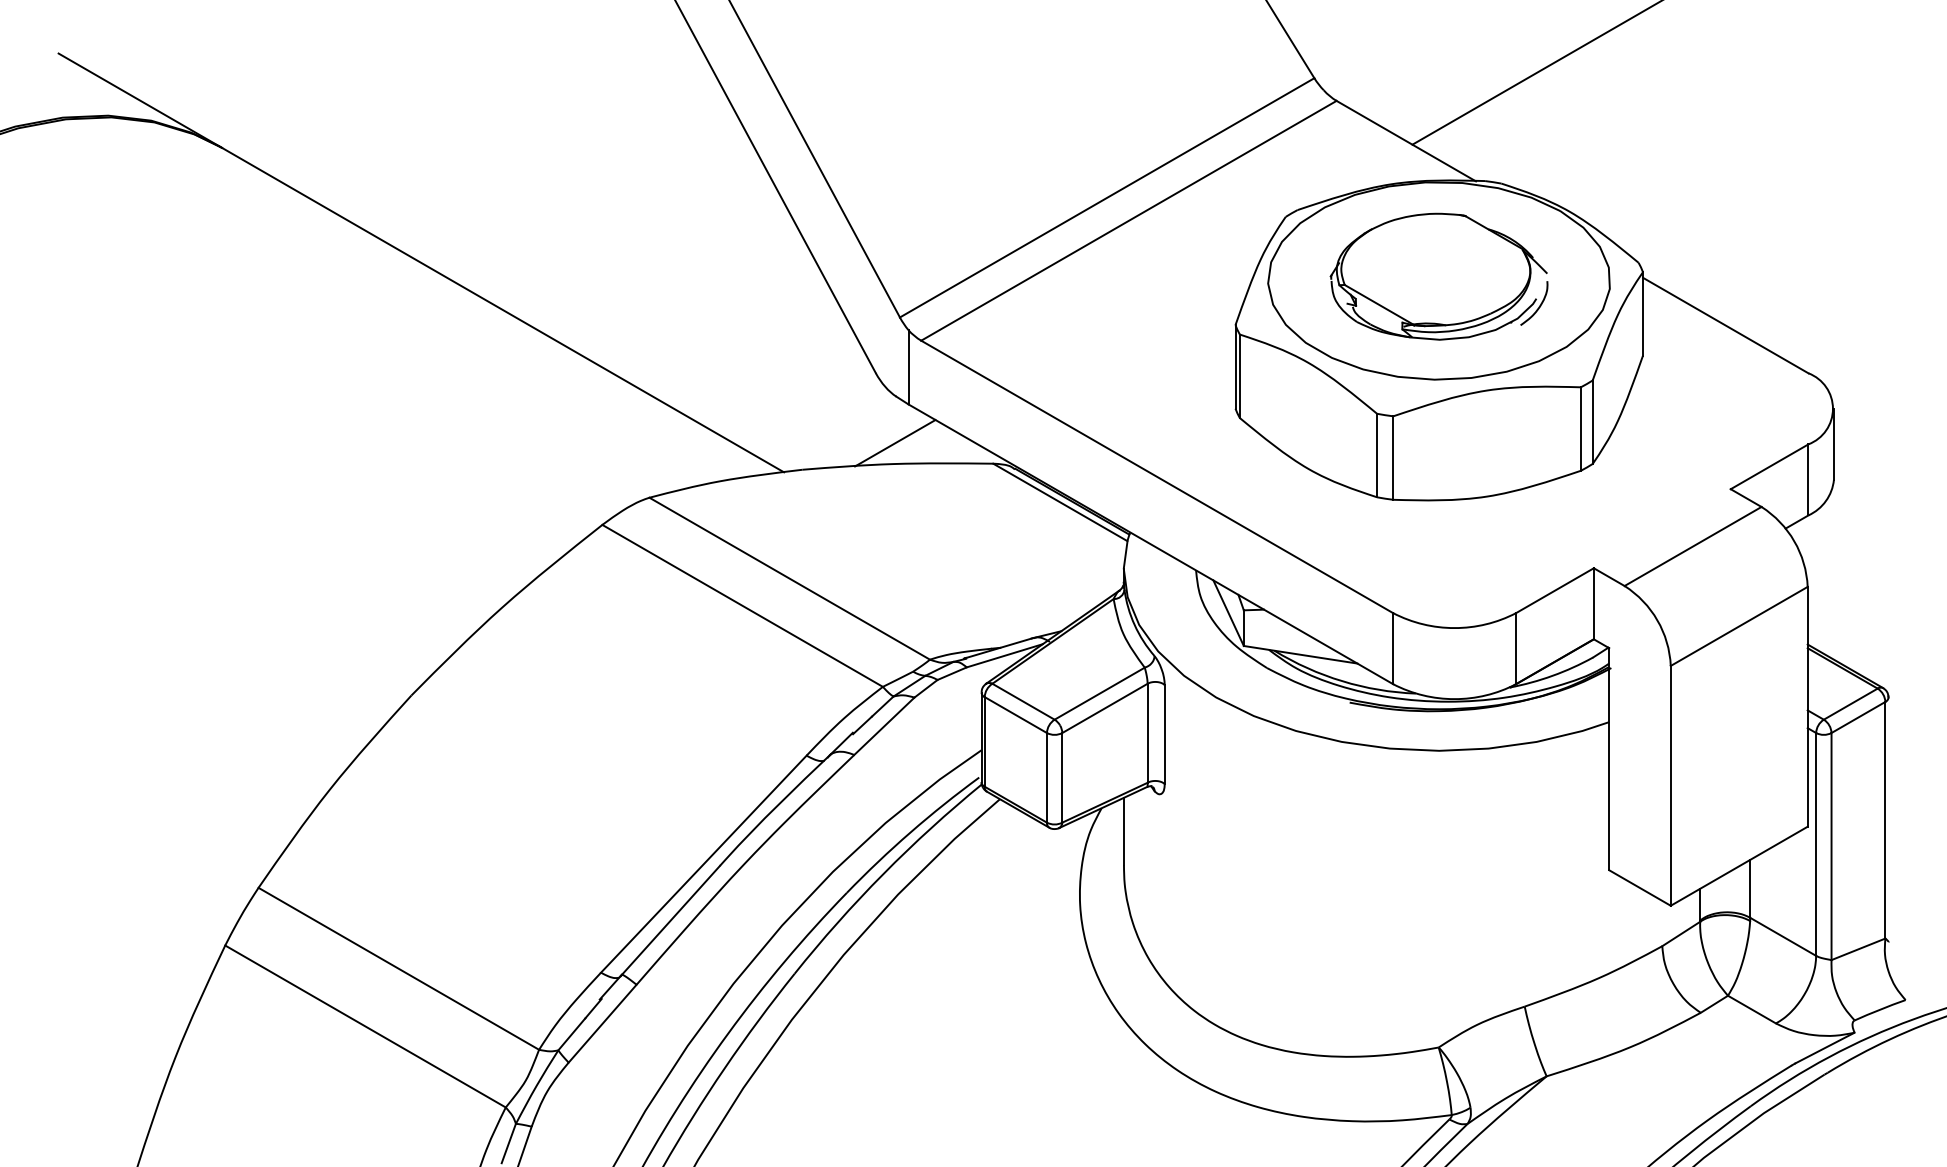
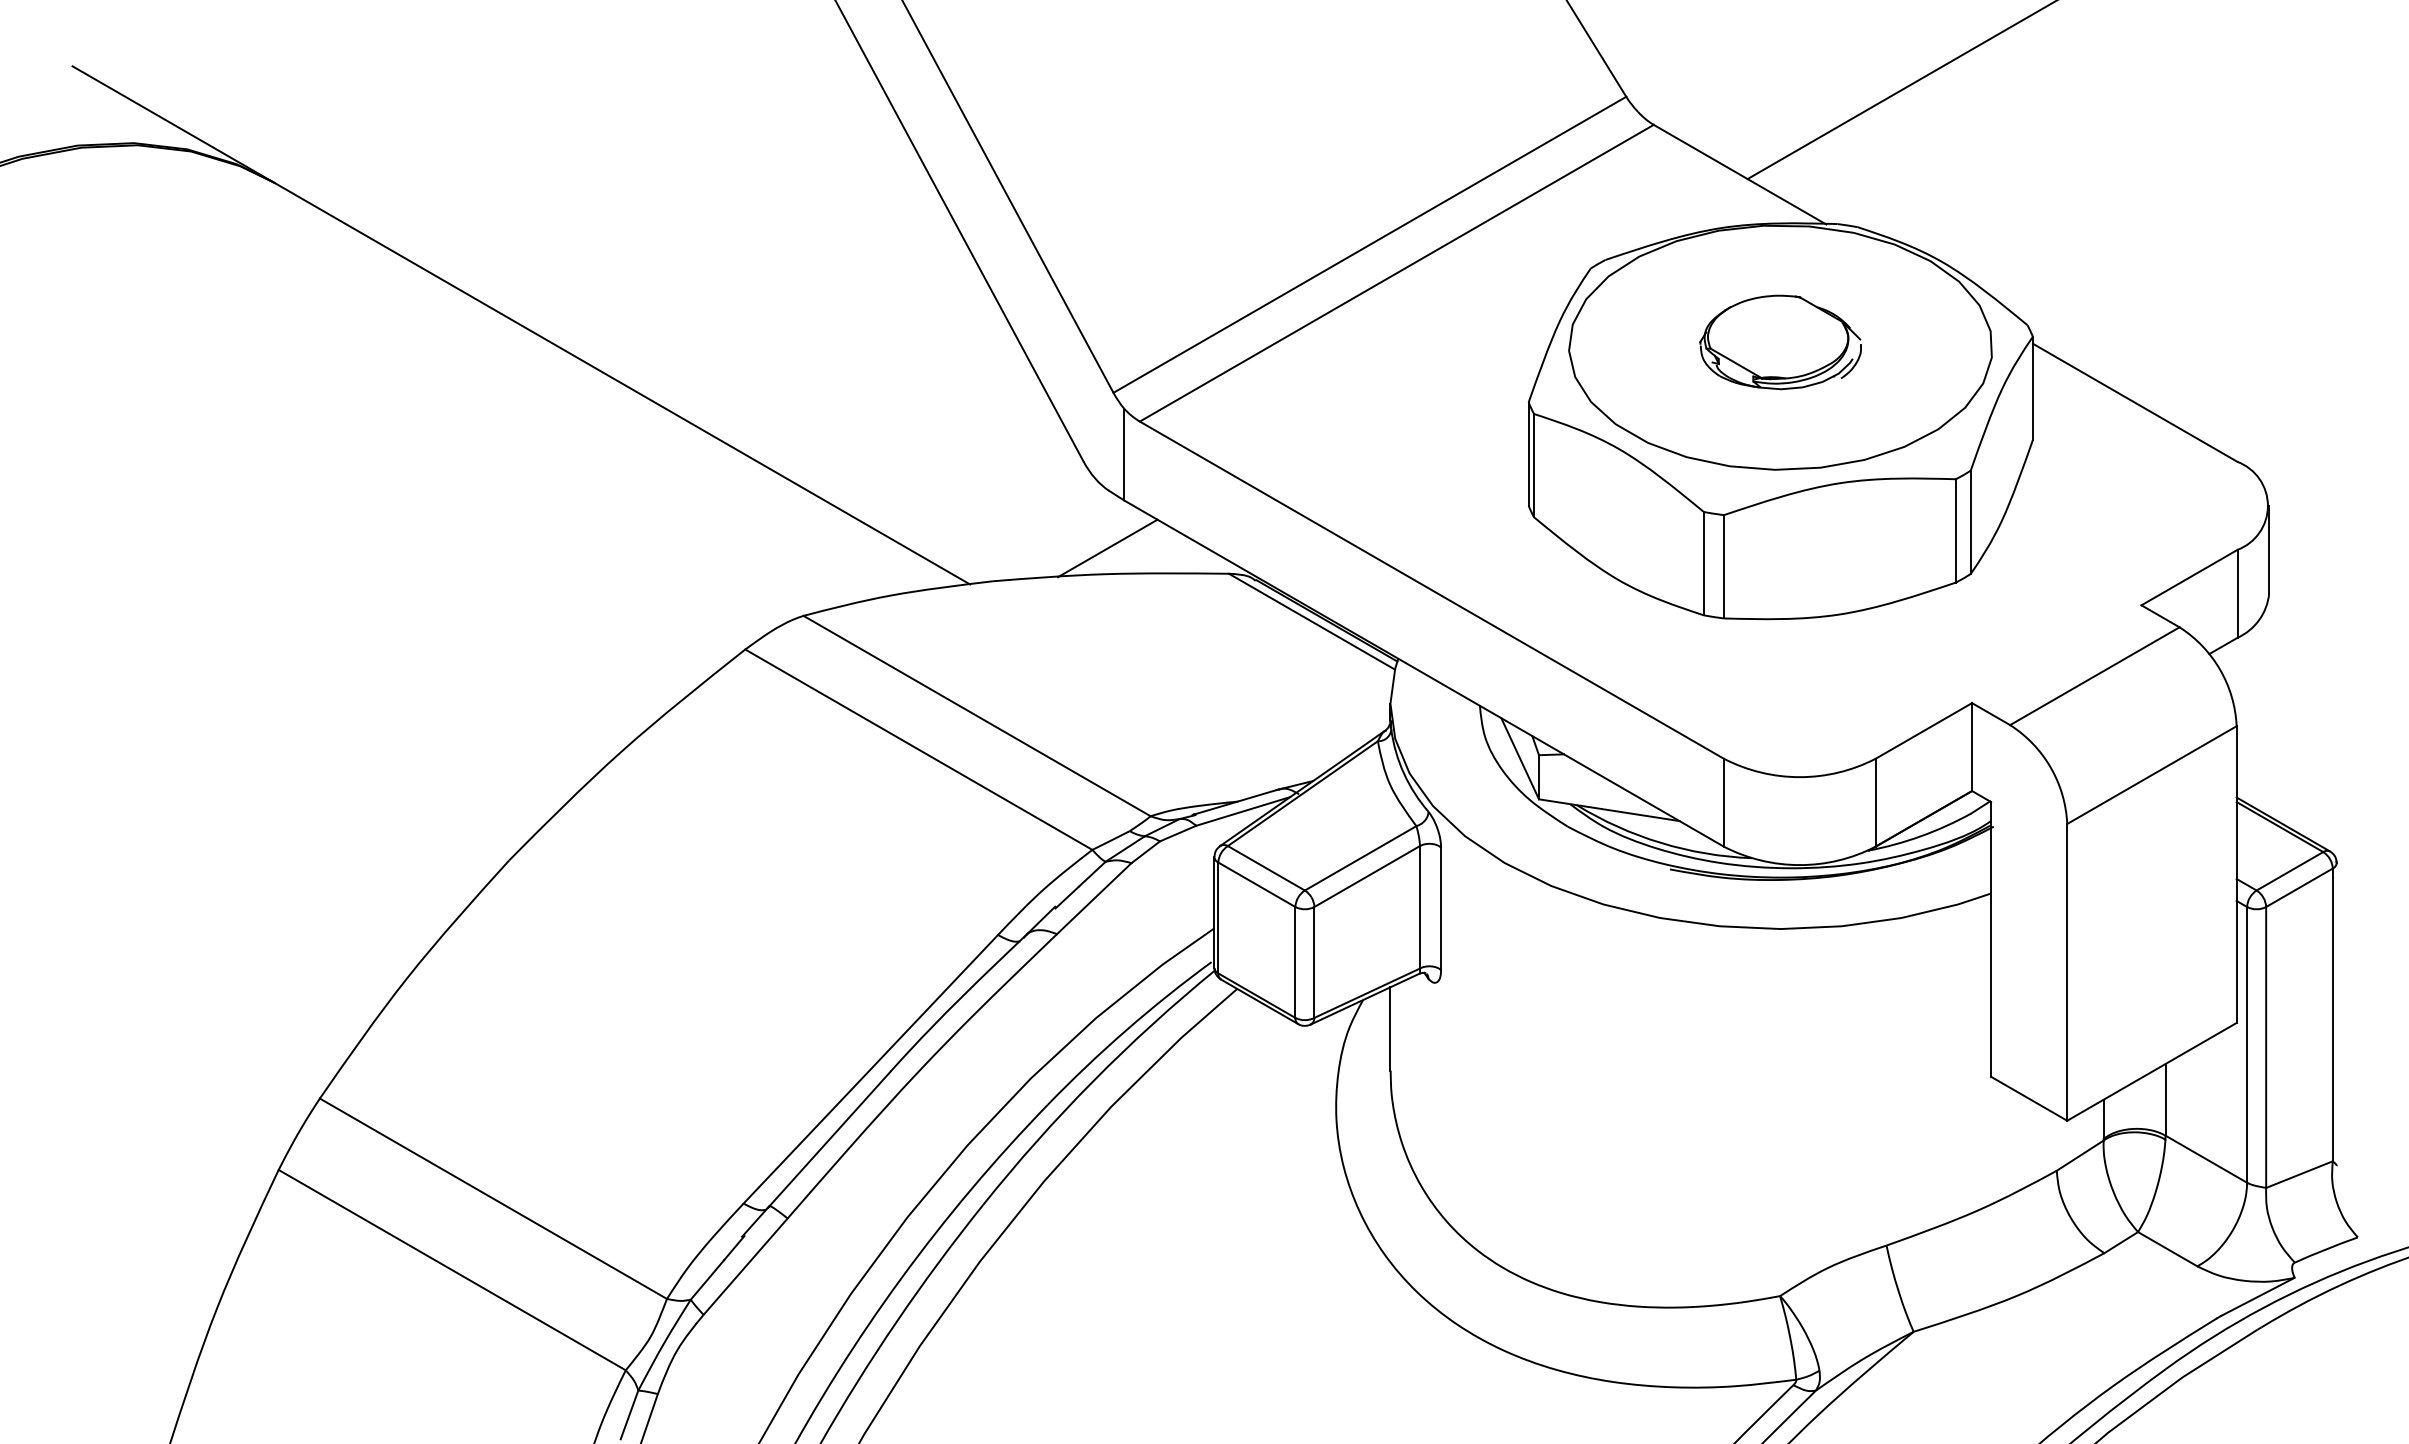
part: (1439, 276) -> (1780, 342), size x0.6

